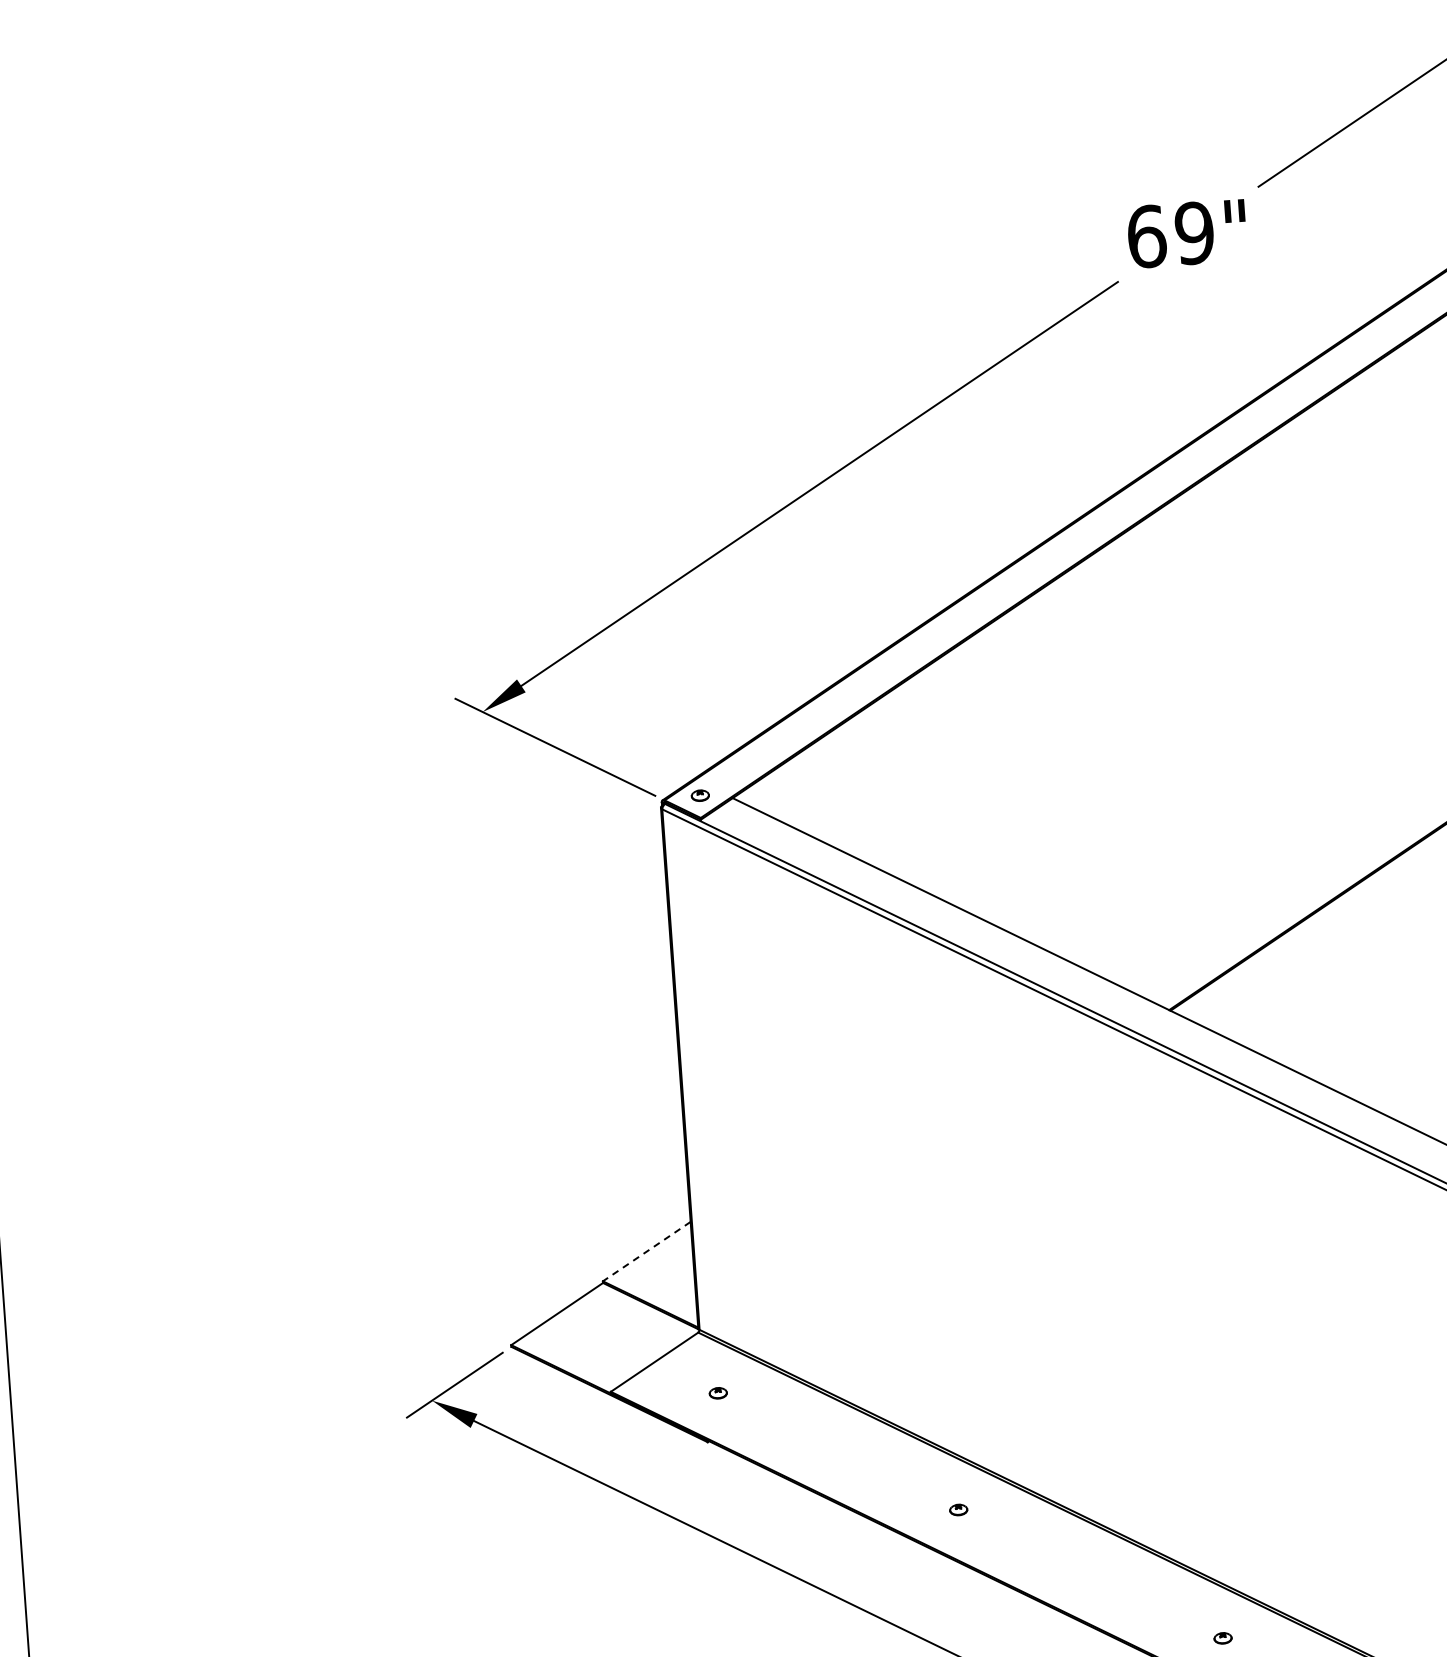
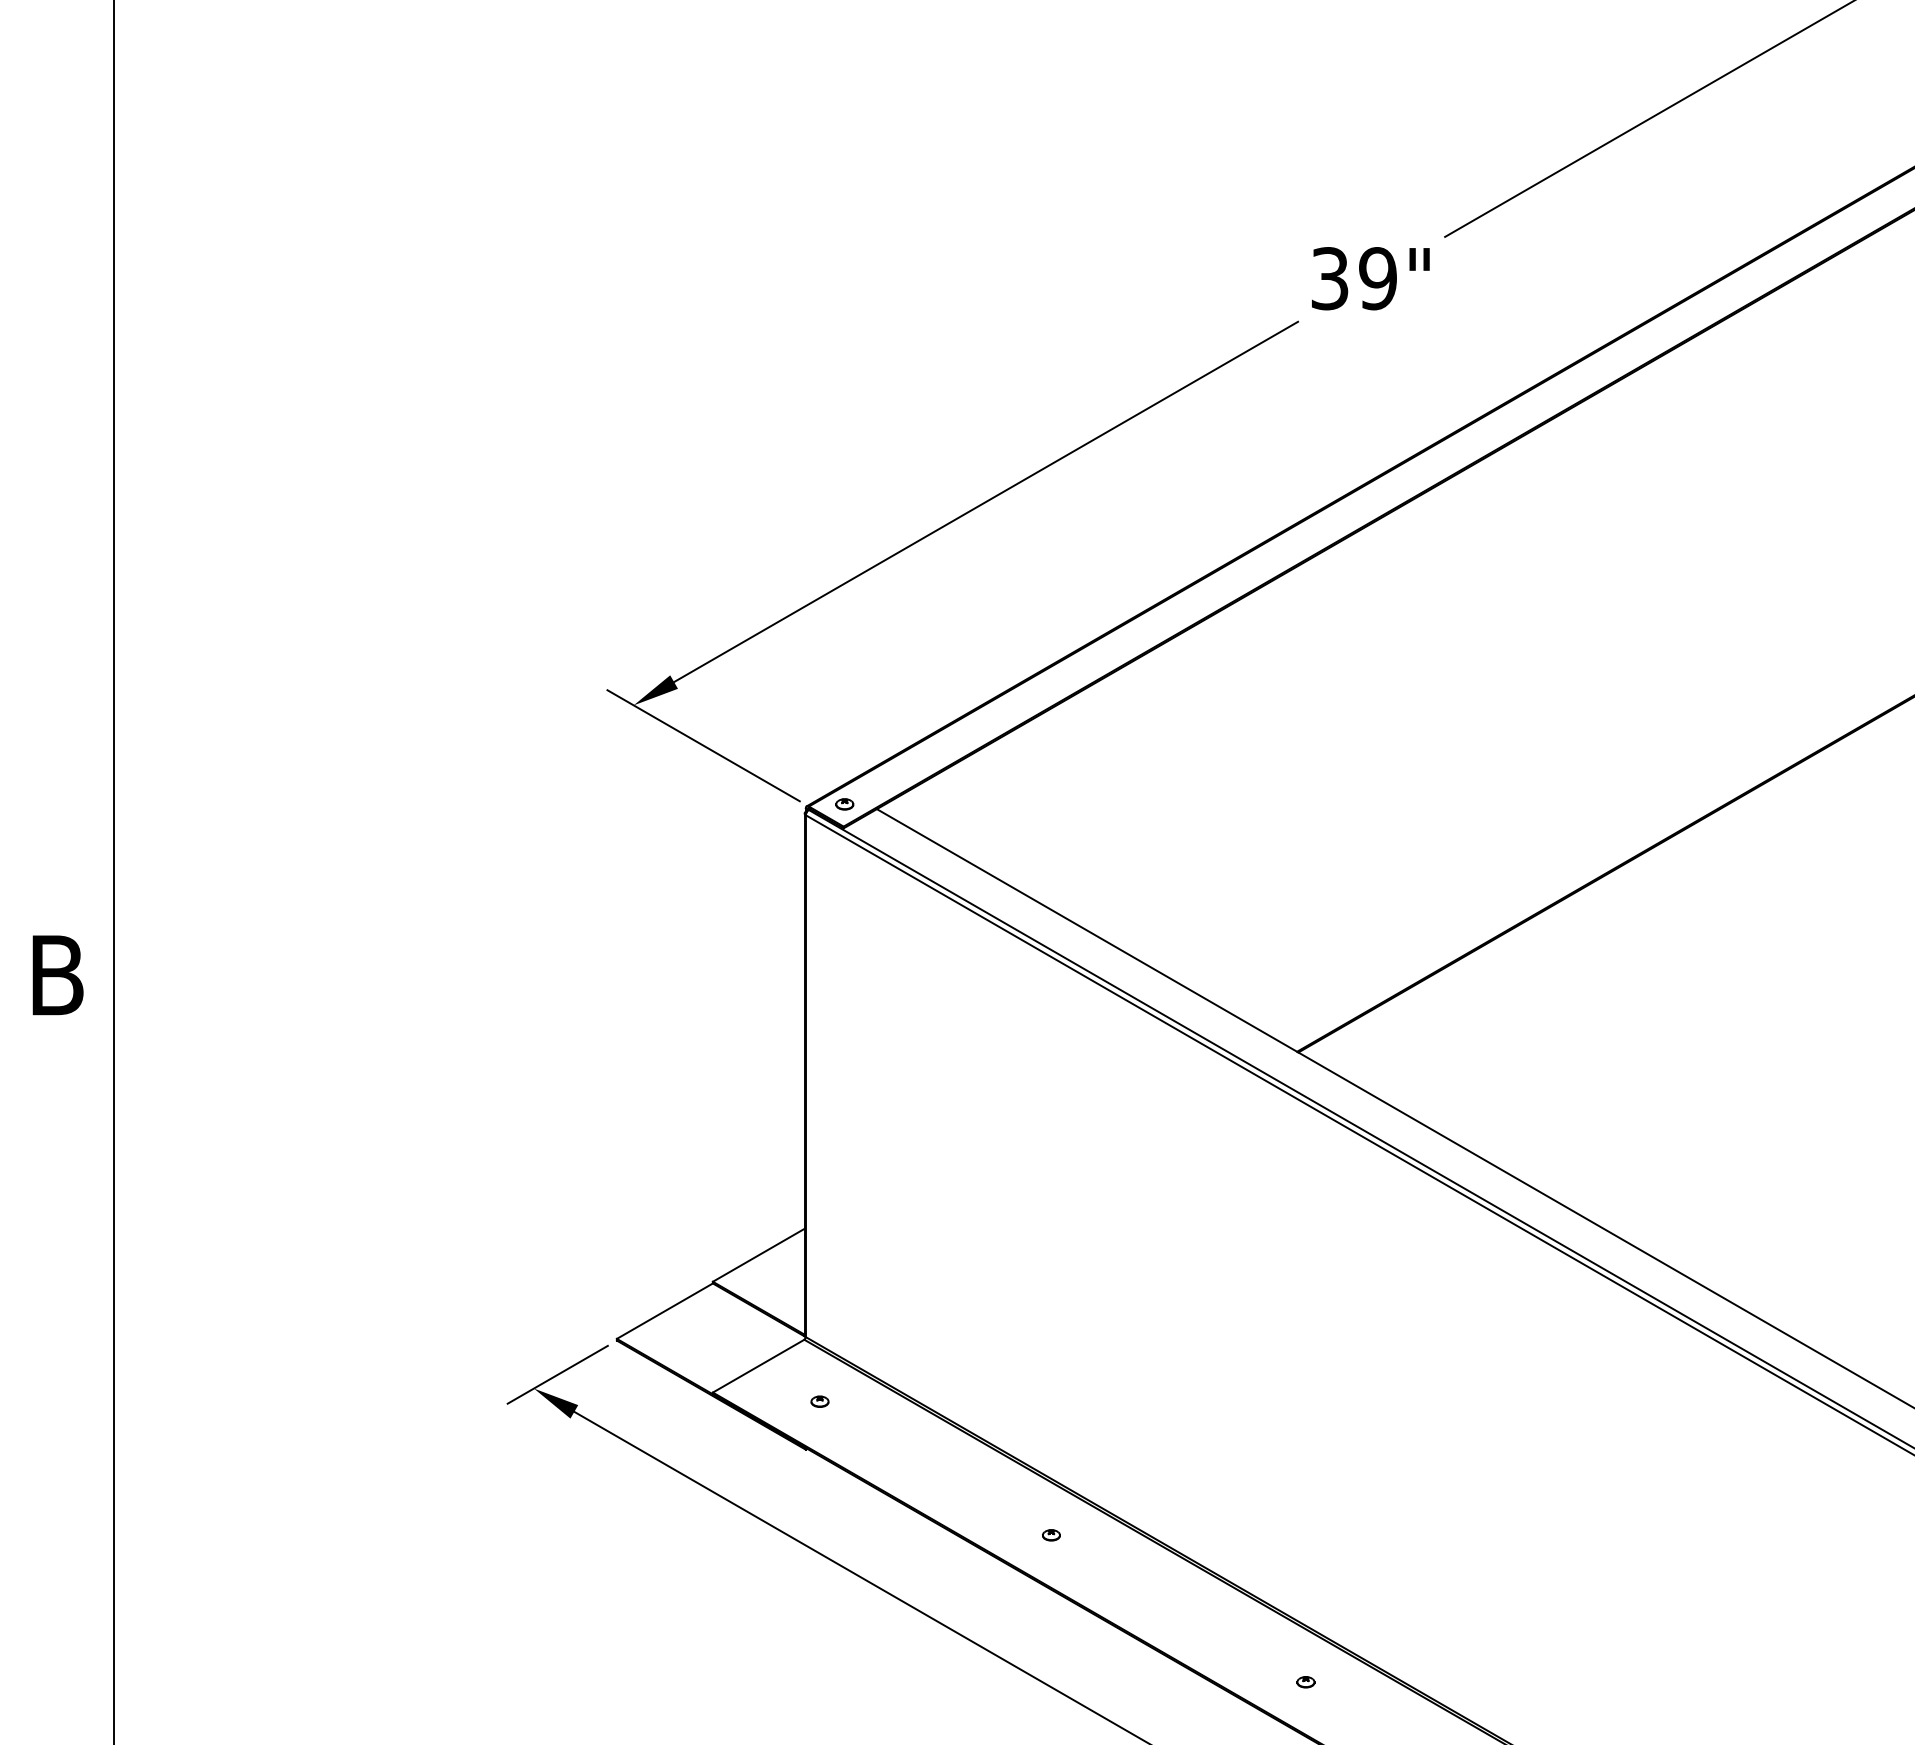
text: (1147, 236) -> (1330, 278), 69" -> 39"
line: (646, 1251) -> (758, 1255), dashed -> solid

